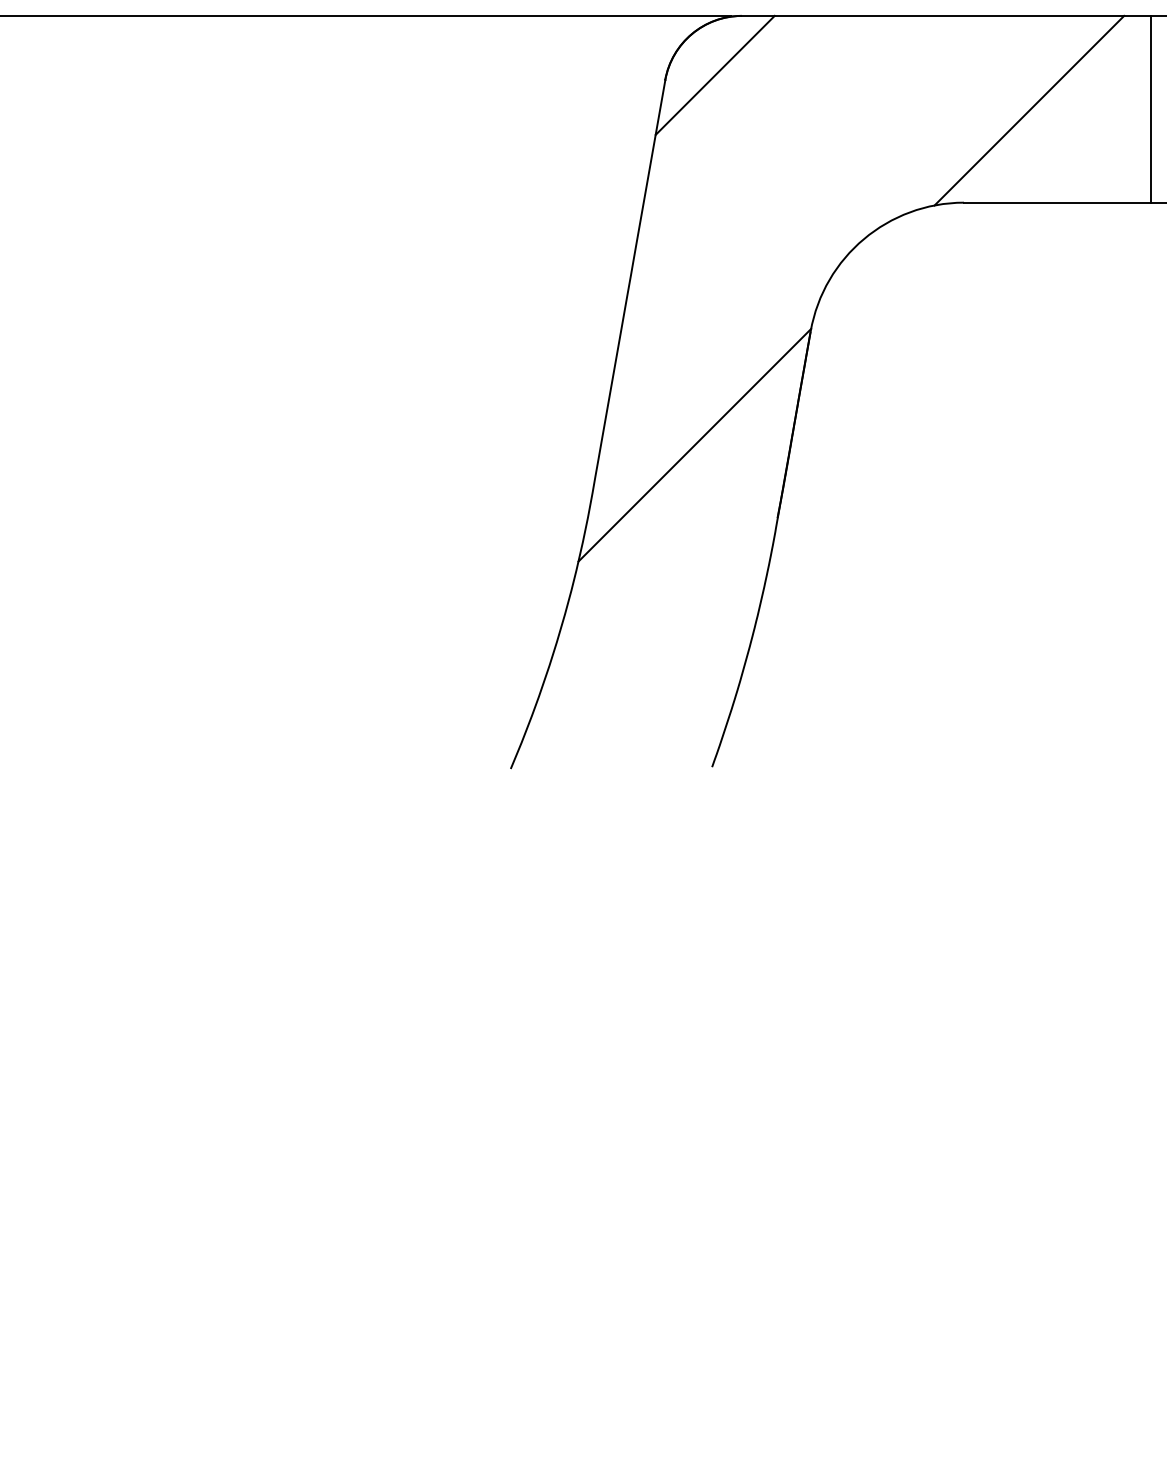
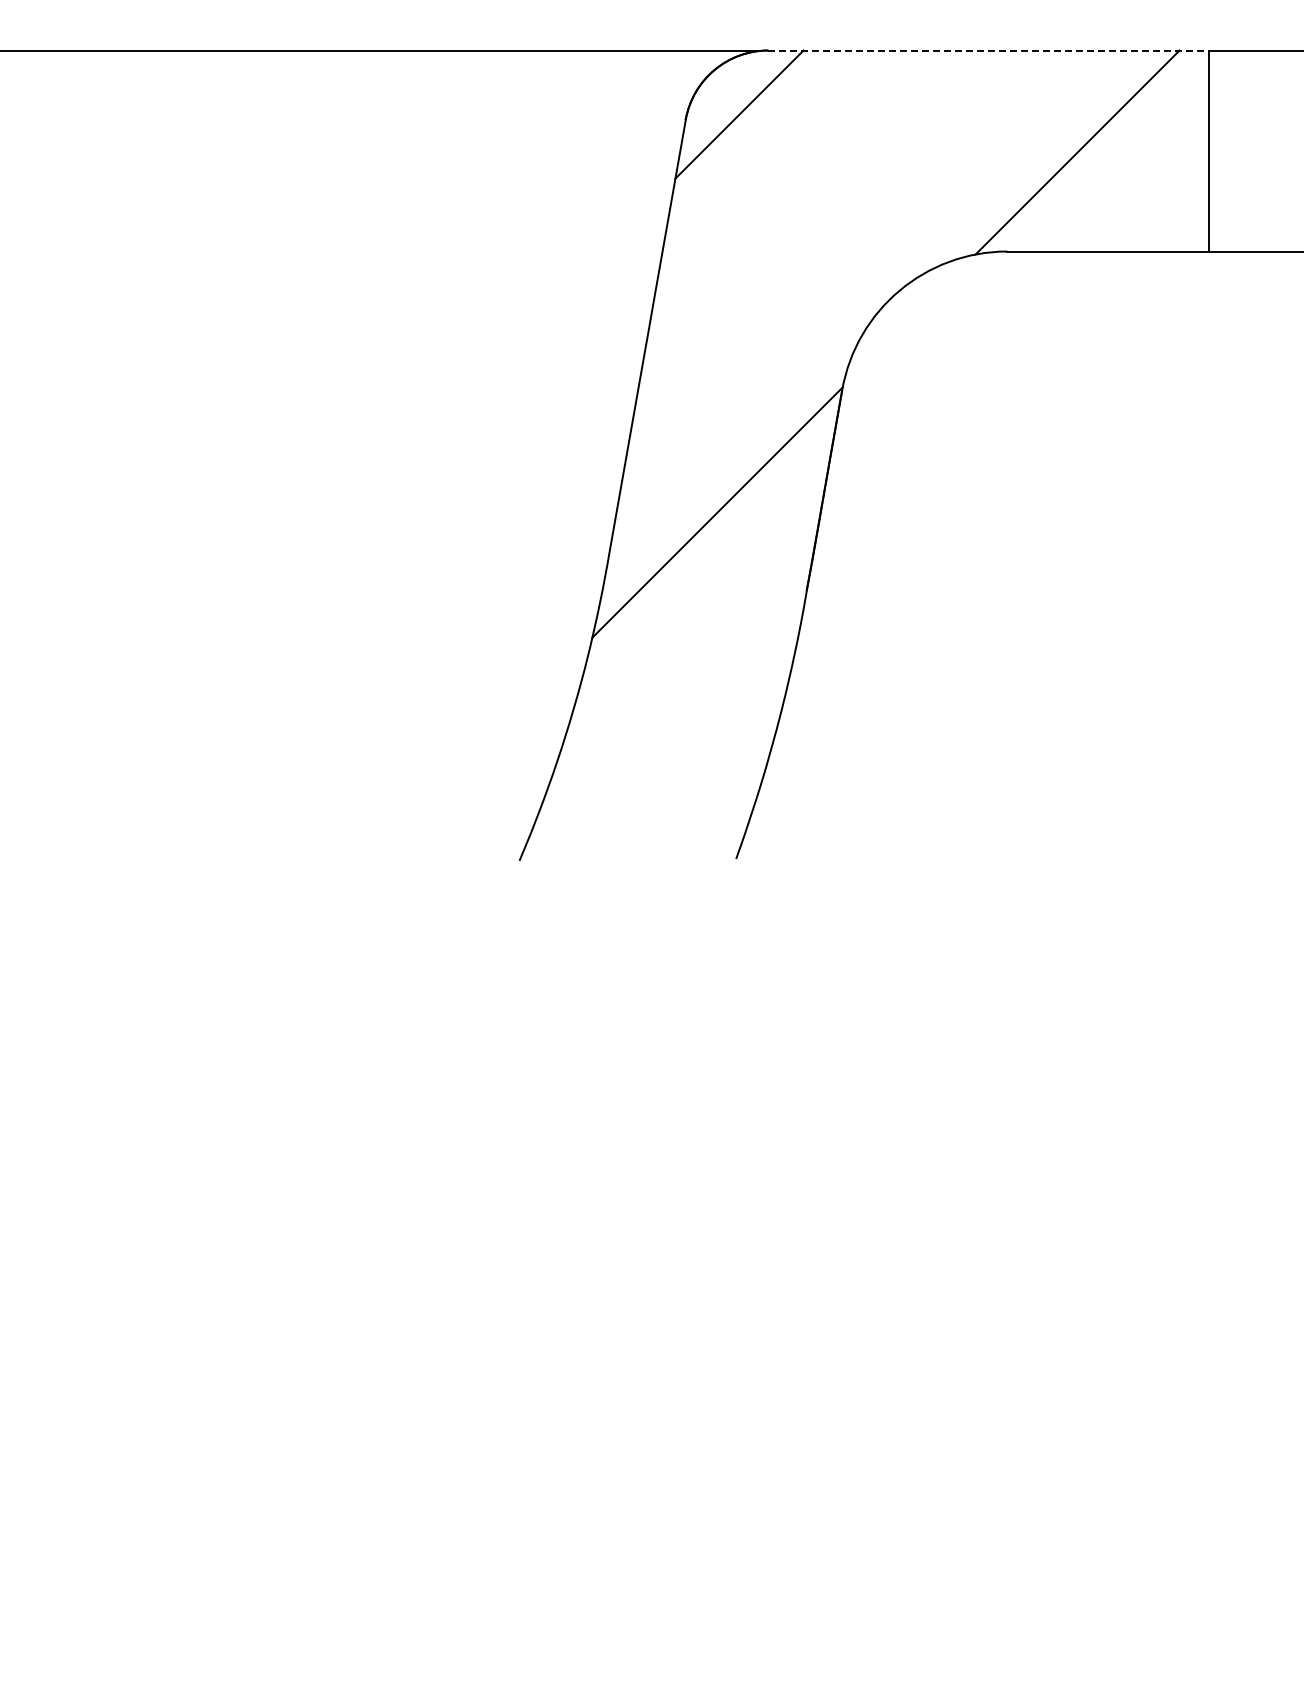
line: (947, 15) -> (989, 50), solid -> dashed

